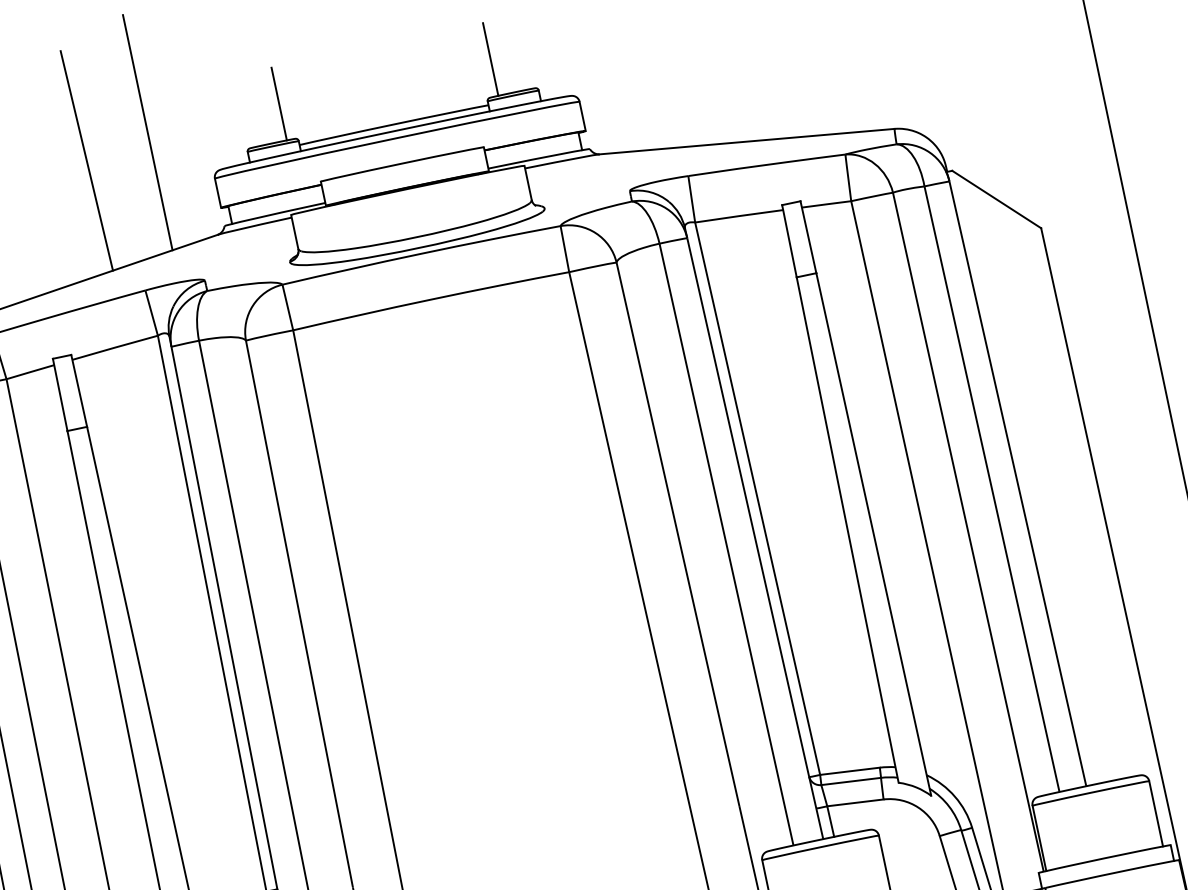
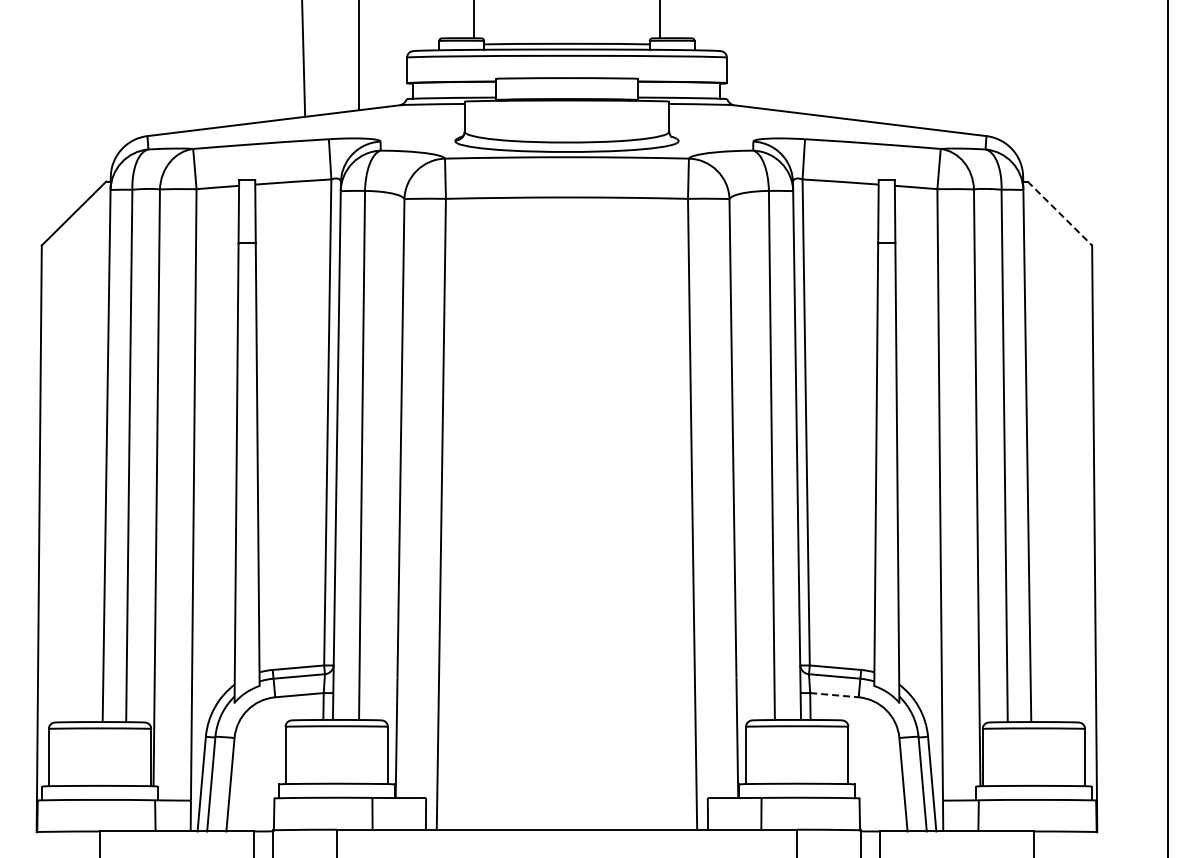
line: (997, 199) -> (1060, 213), solid -> dashed
line: (855, 803) -> (834, 695), solid -> dashed

